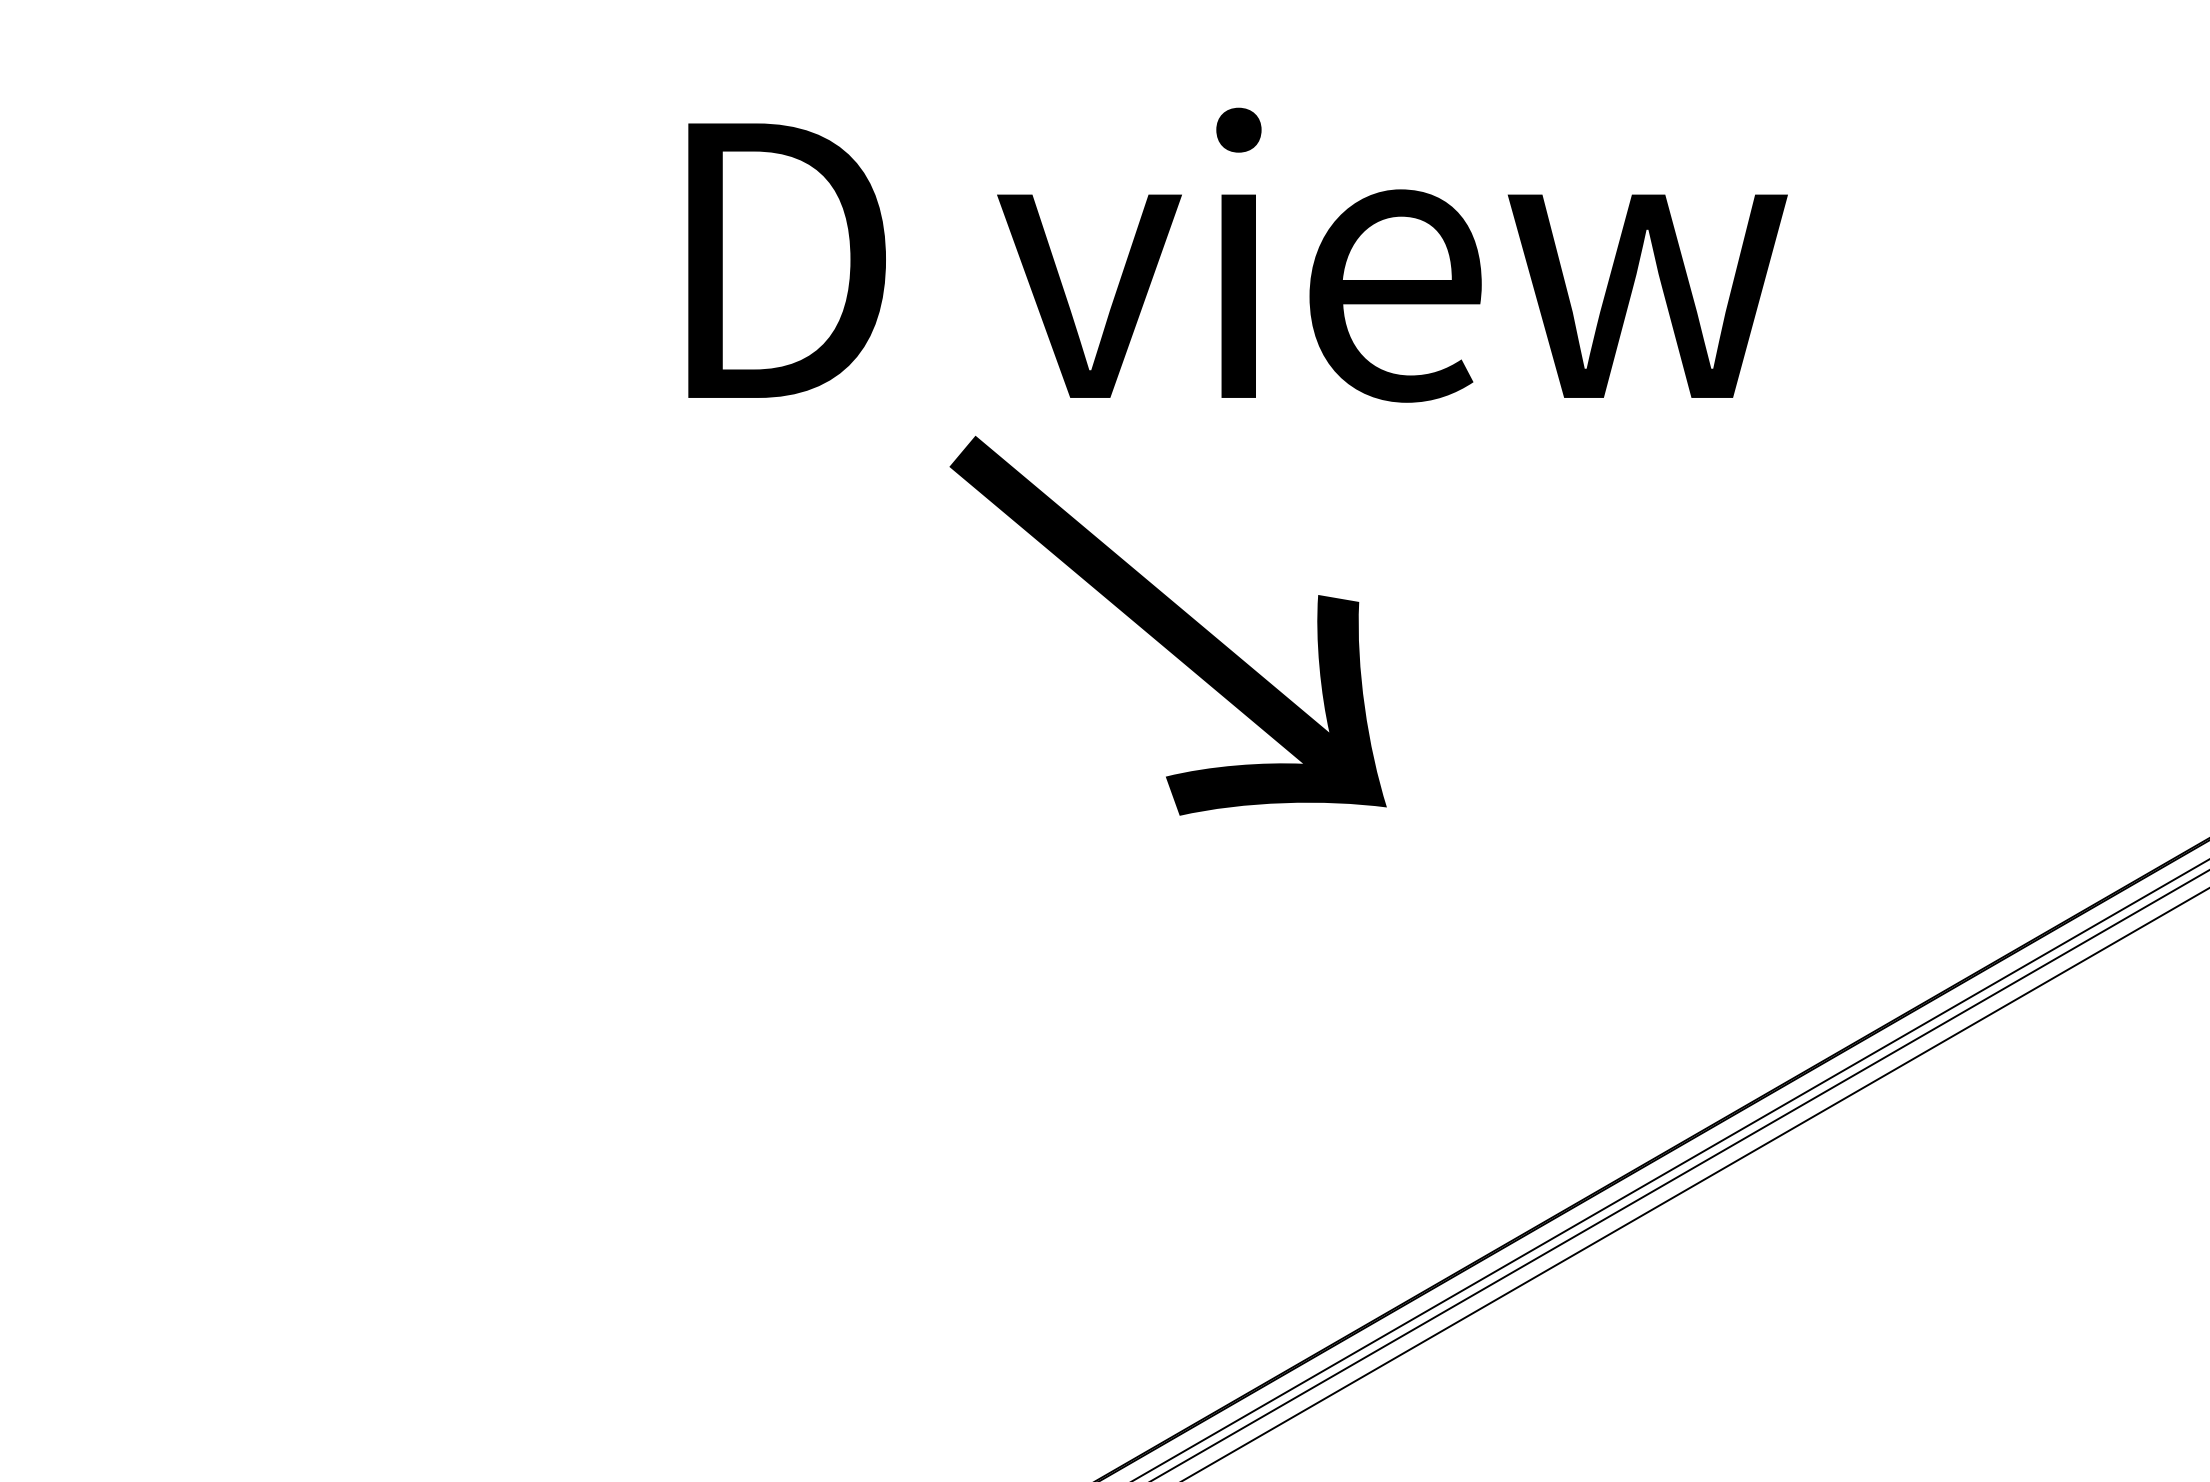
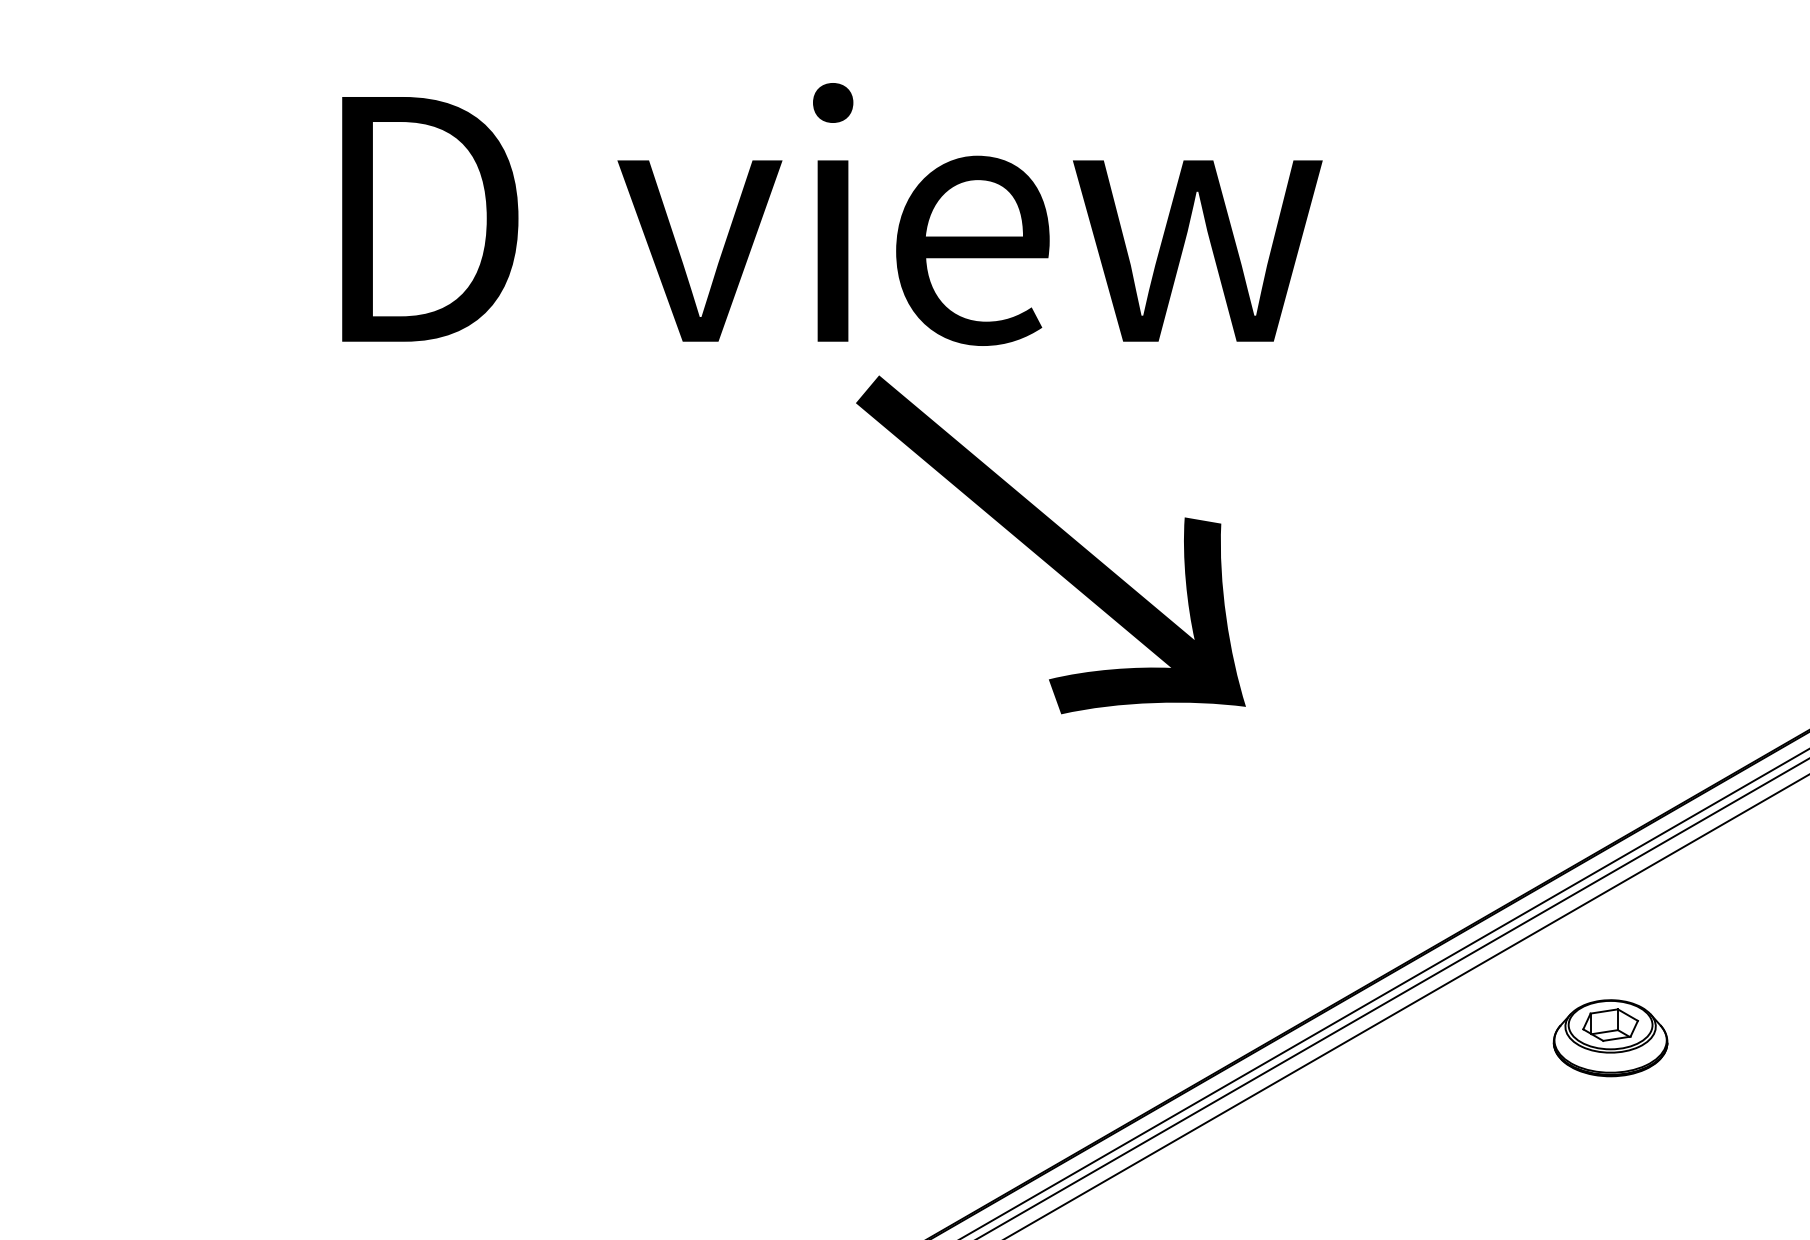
text: (1237, 254) -> (831, 213), moved
text: (1167, 625) -> (1050, 544), moved
part: (1994, 1178) -> (1610, 1037), added

